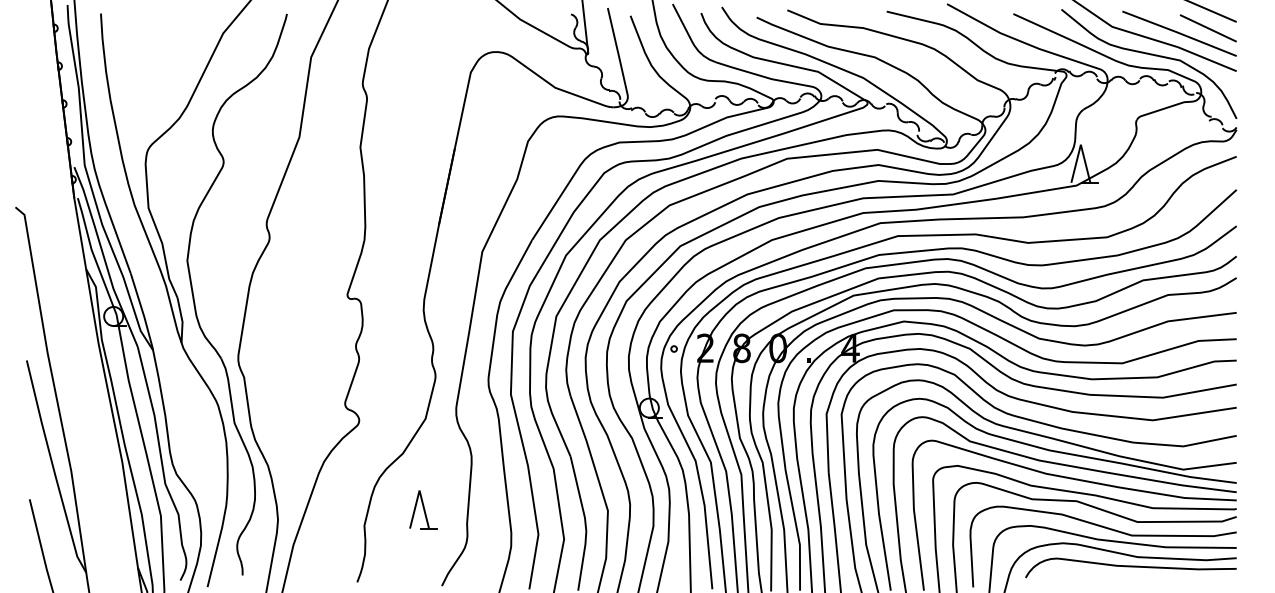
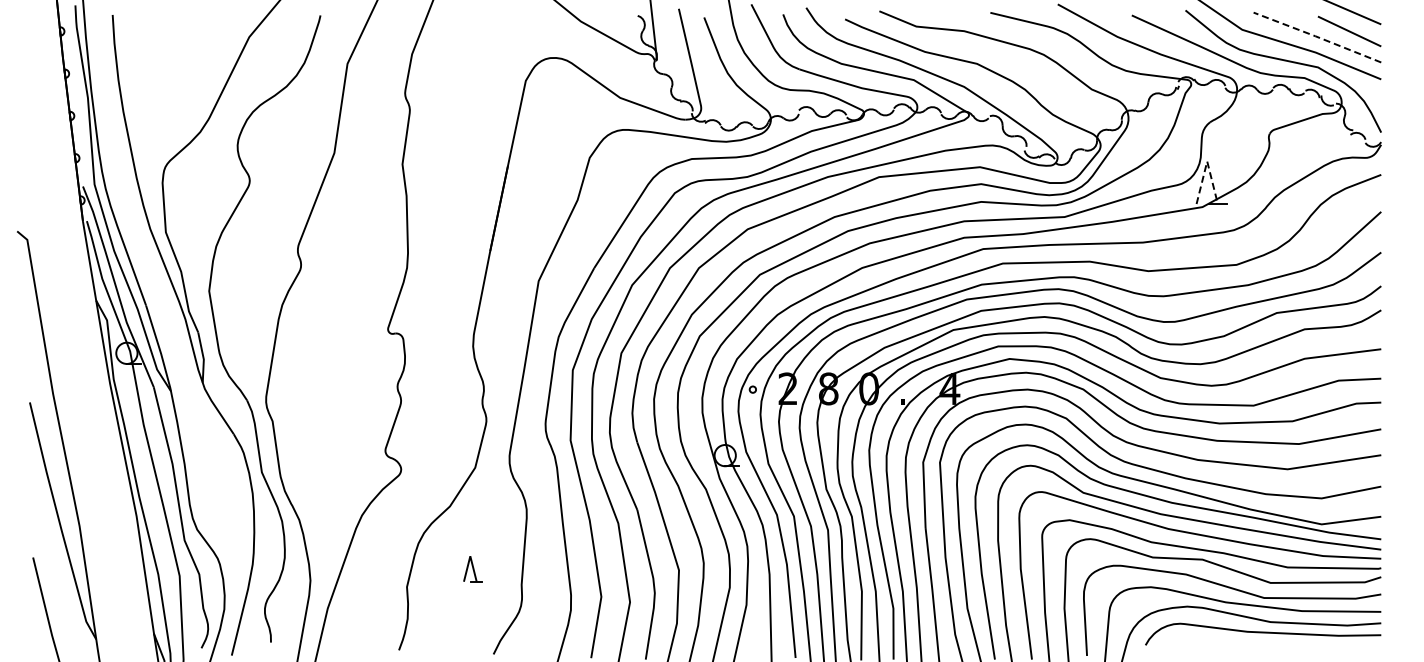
line: (1179, 32) -> (1317, 36), solid -> dashed
line: (1081, 144) -> (1207, 161), solid -> dashed
part: (423, 509) -> (472, 568), size x0.6

